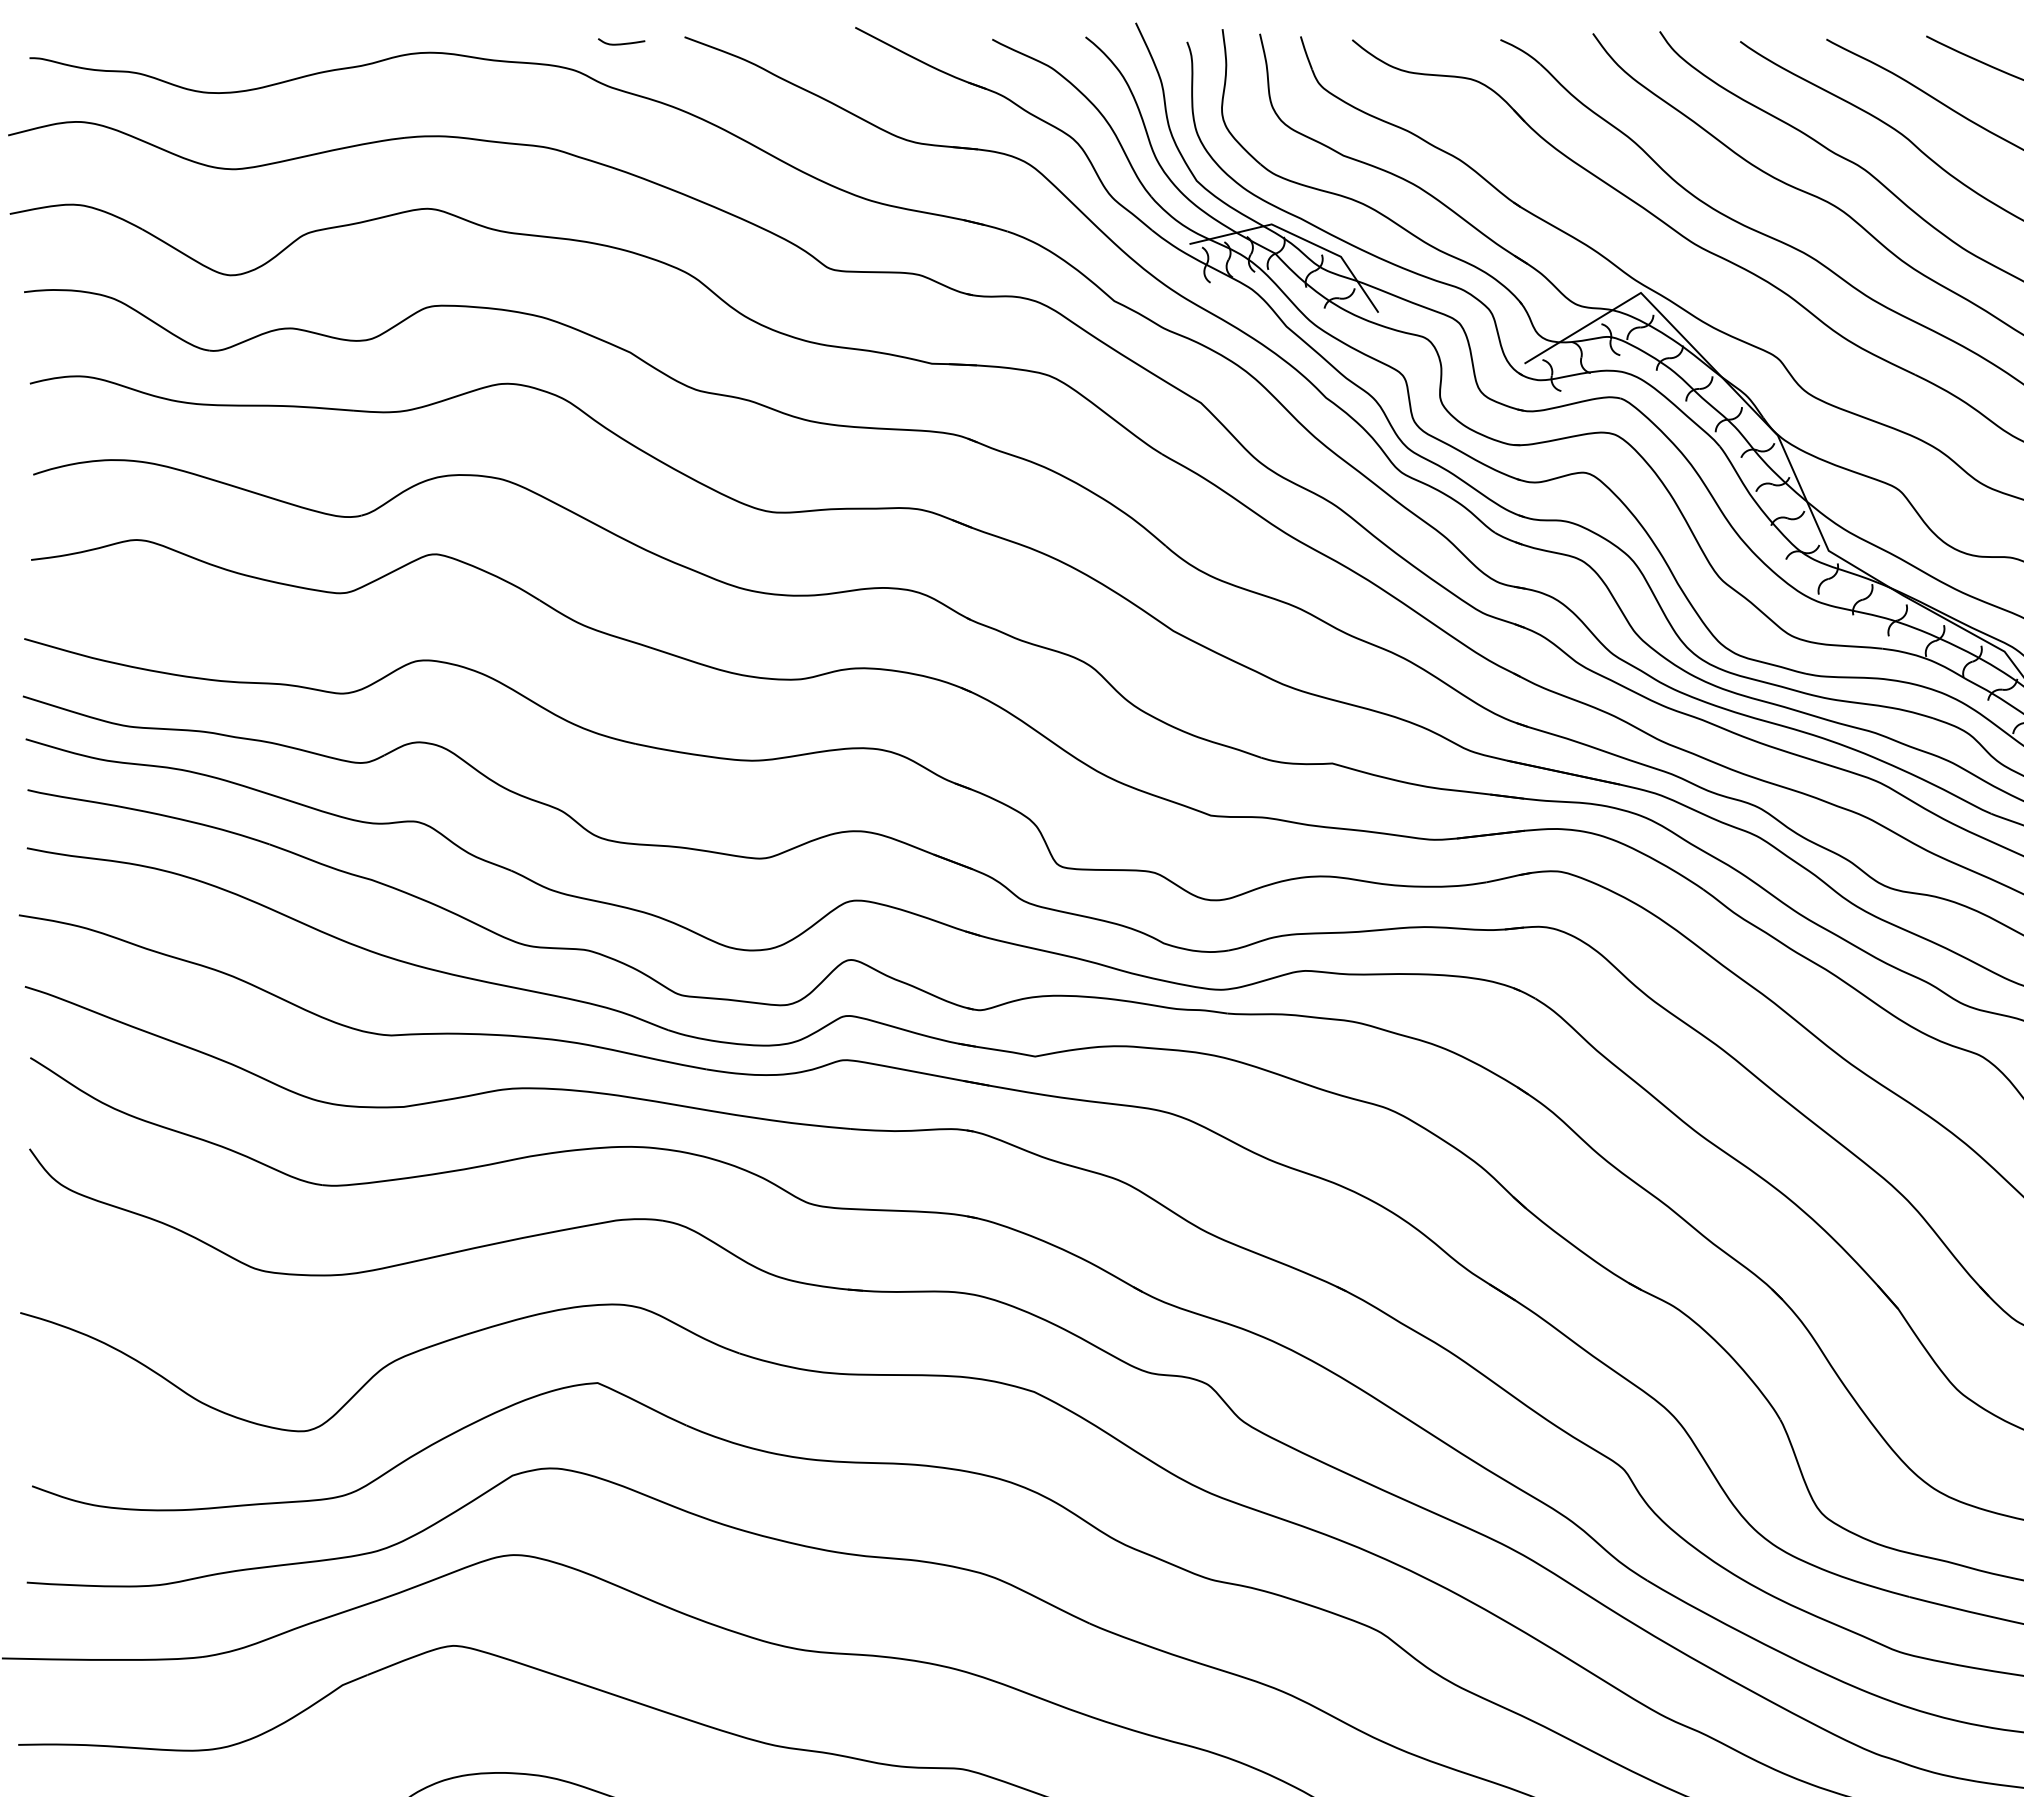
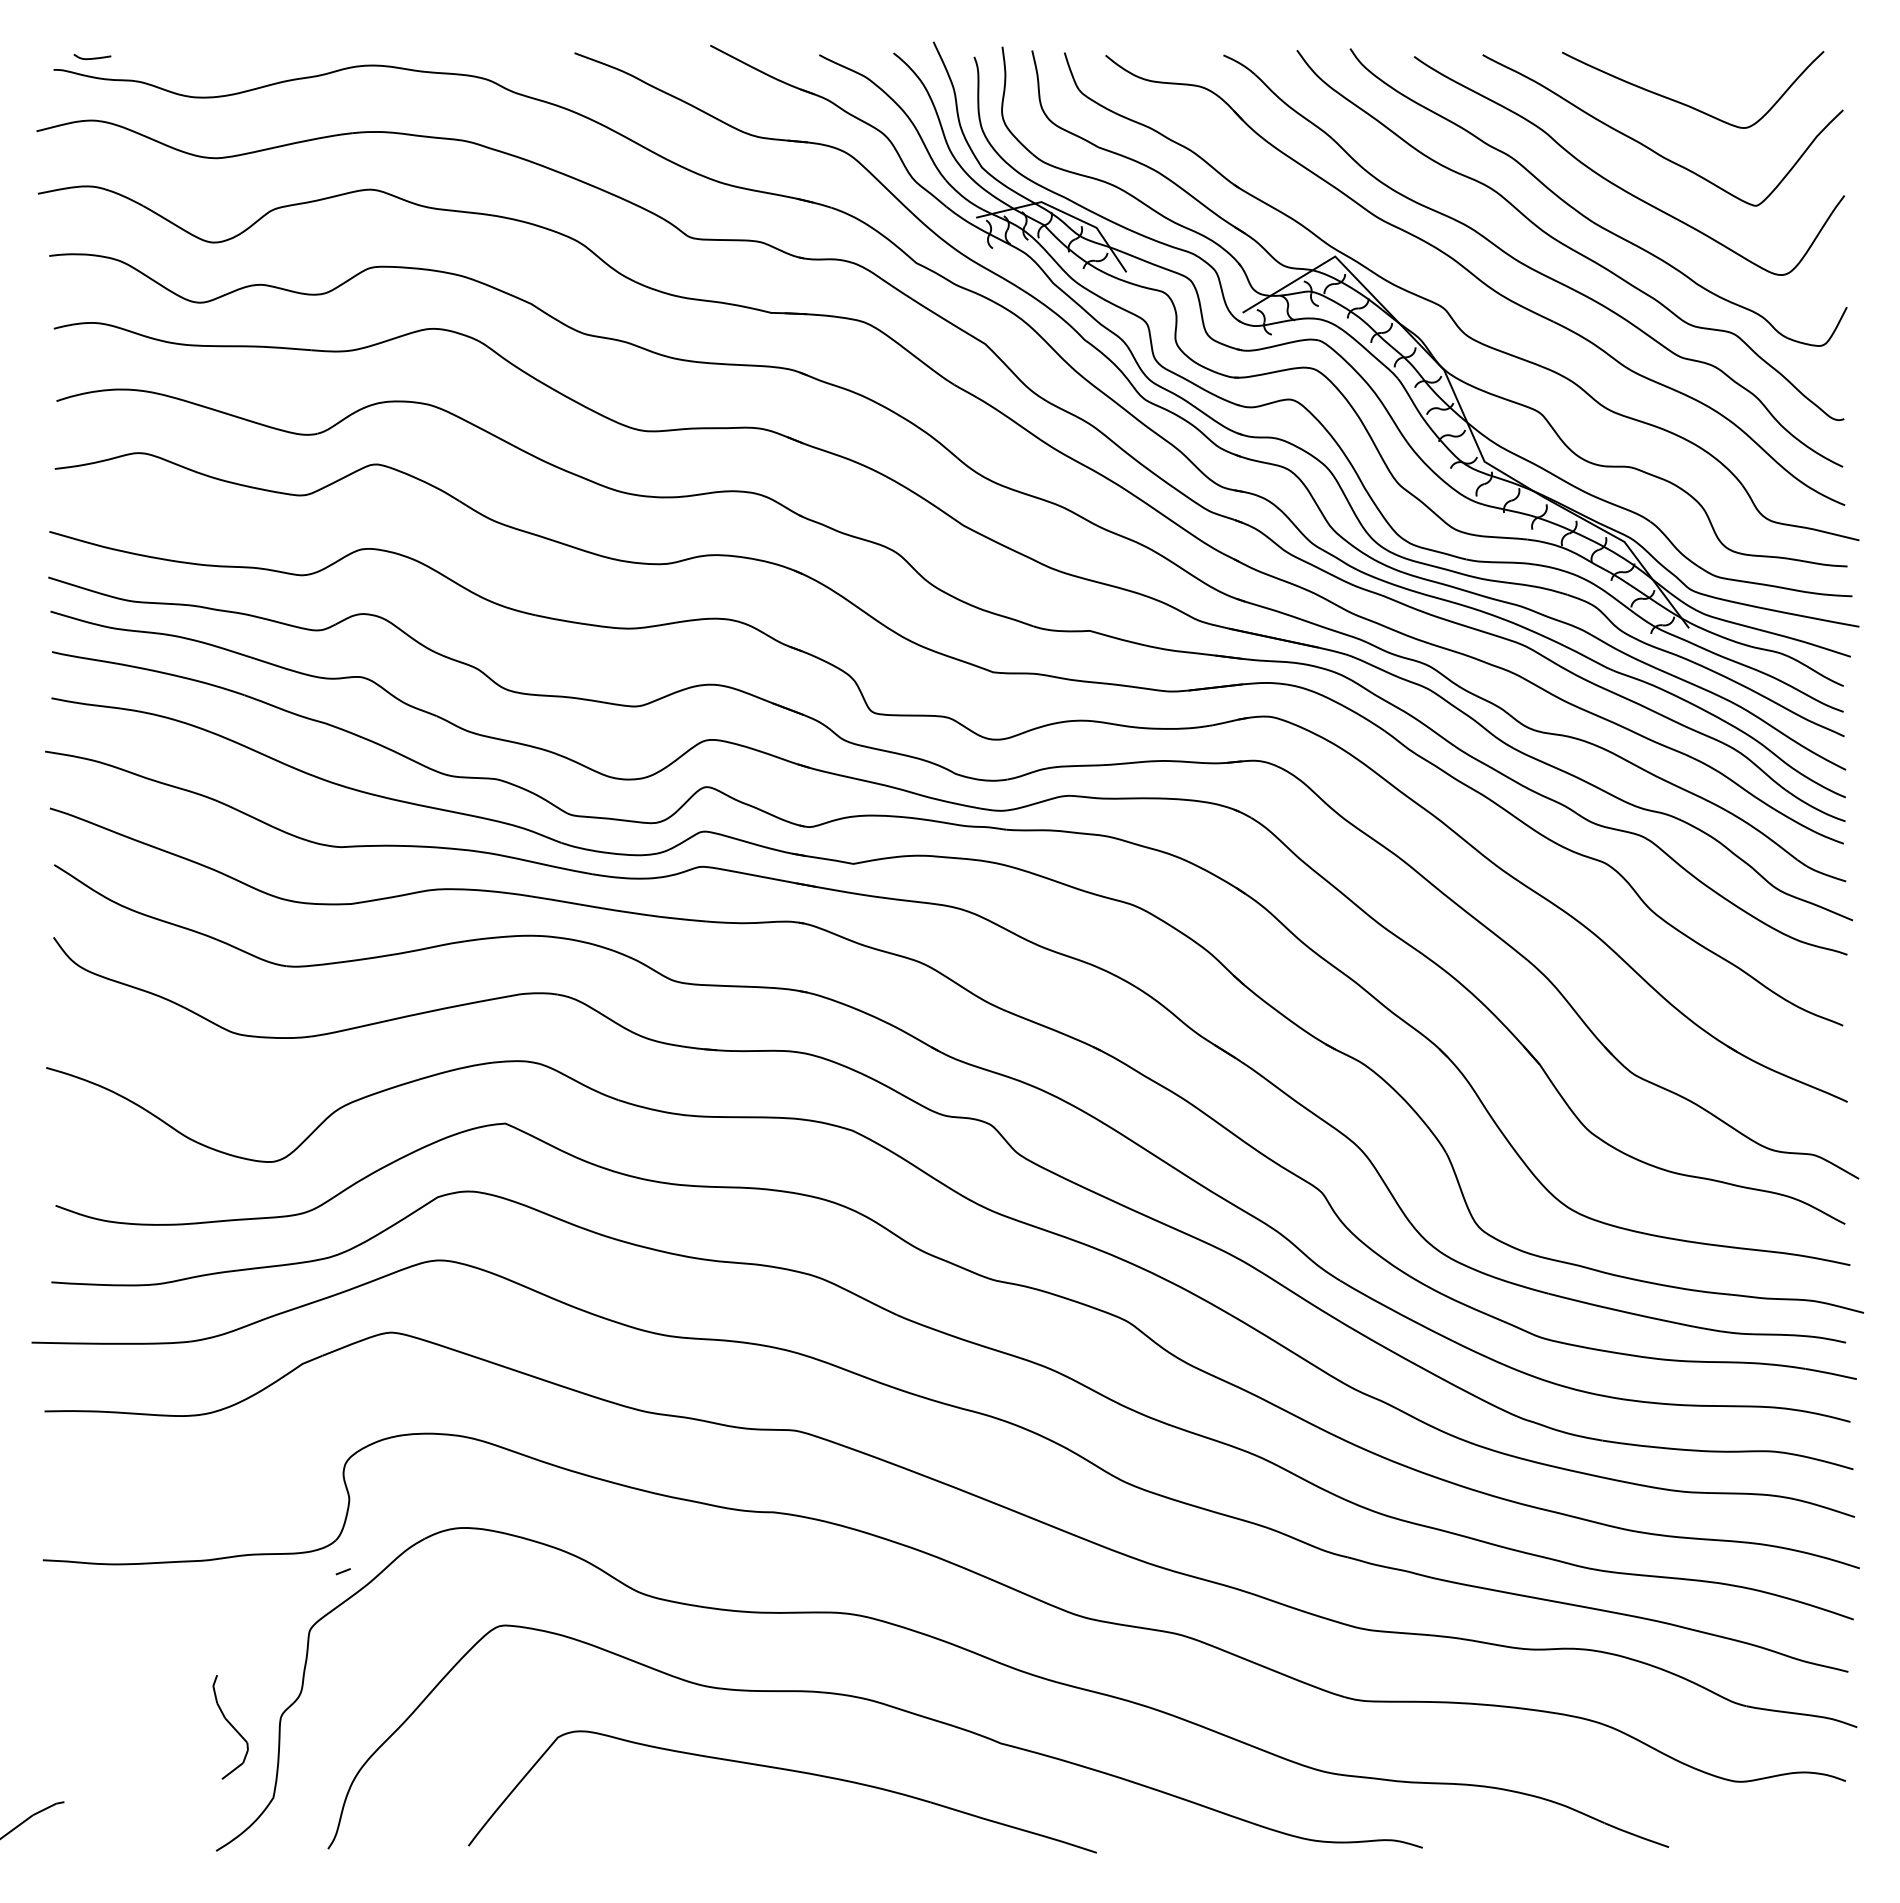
curve: (621, 42) -> (92, 57), moved

